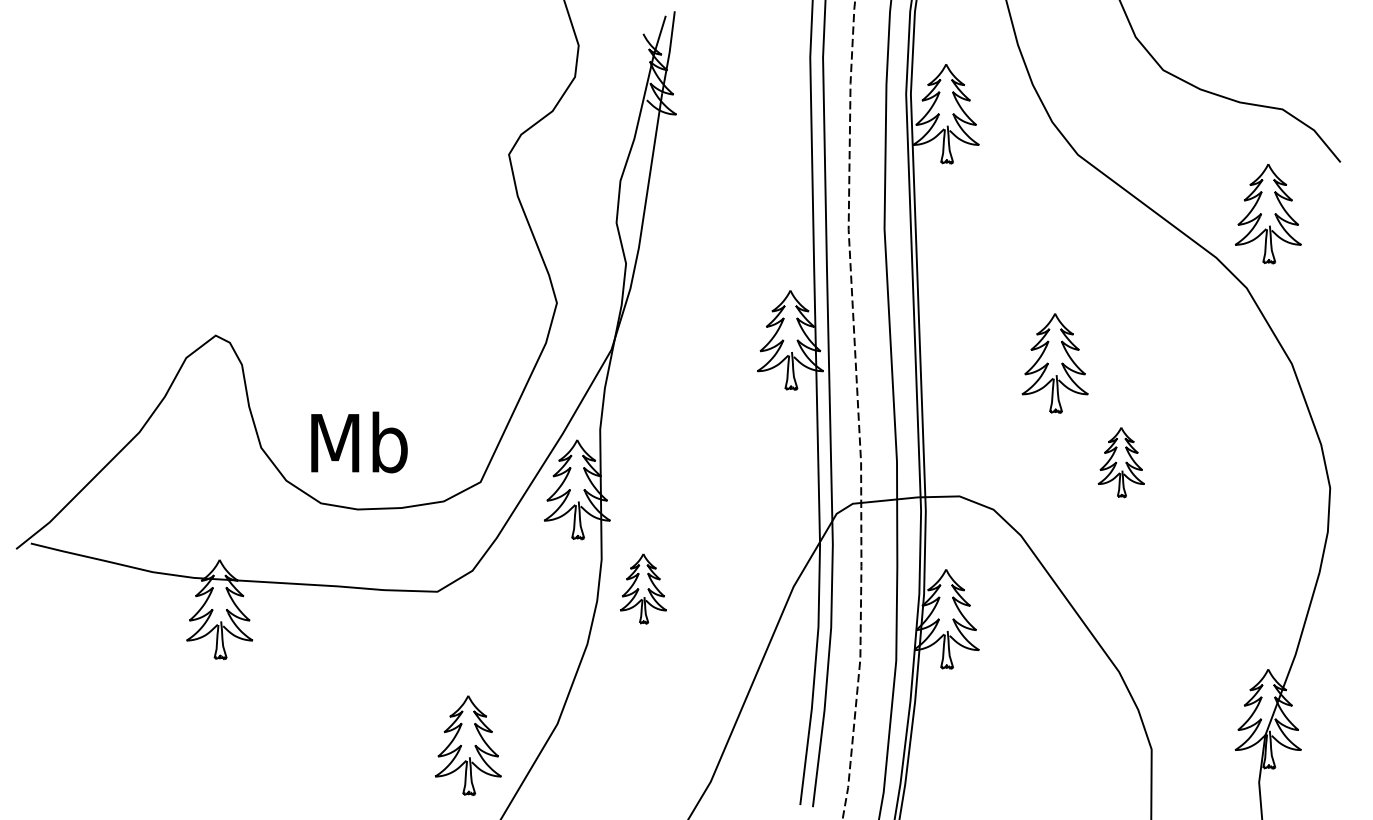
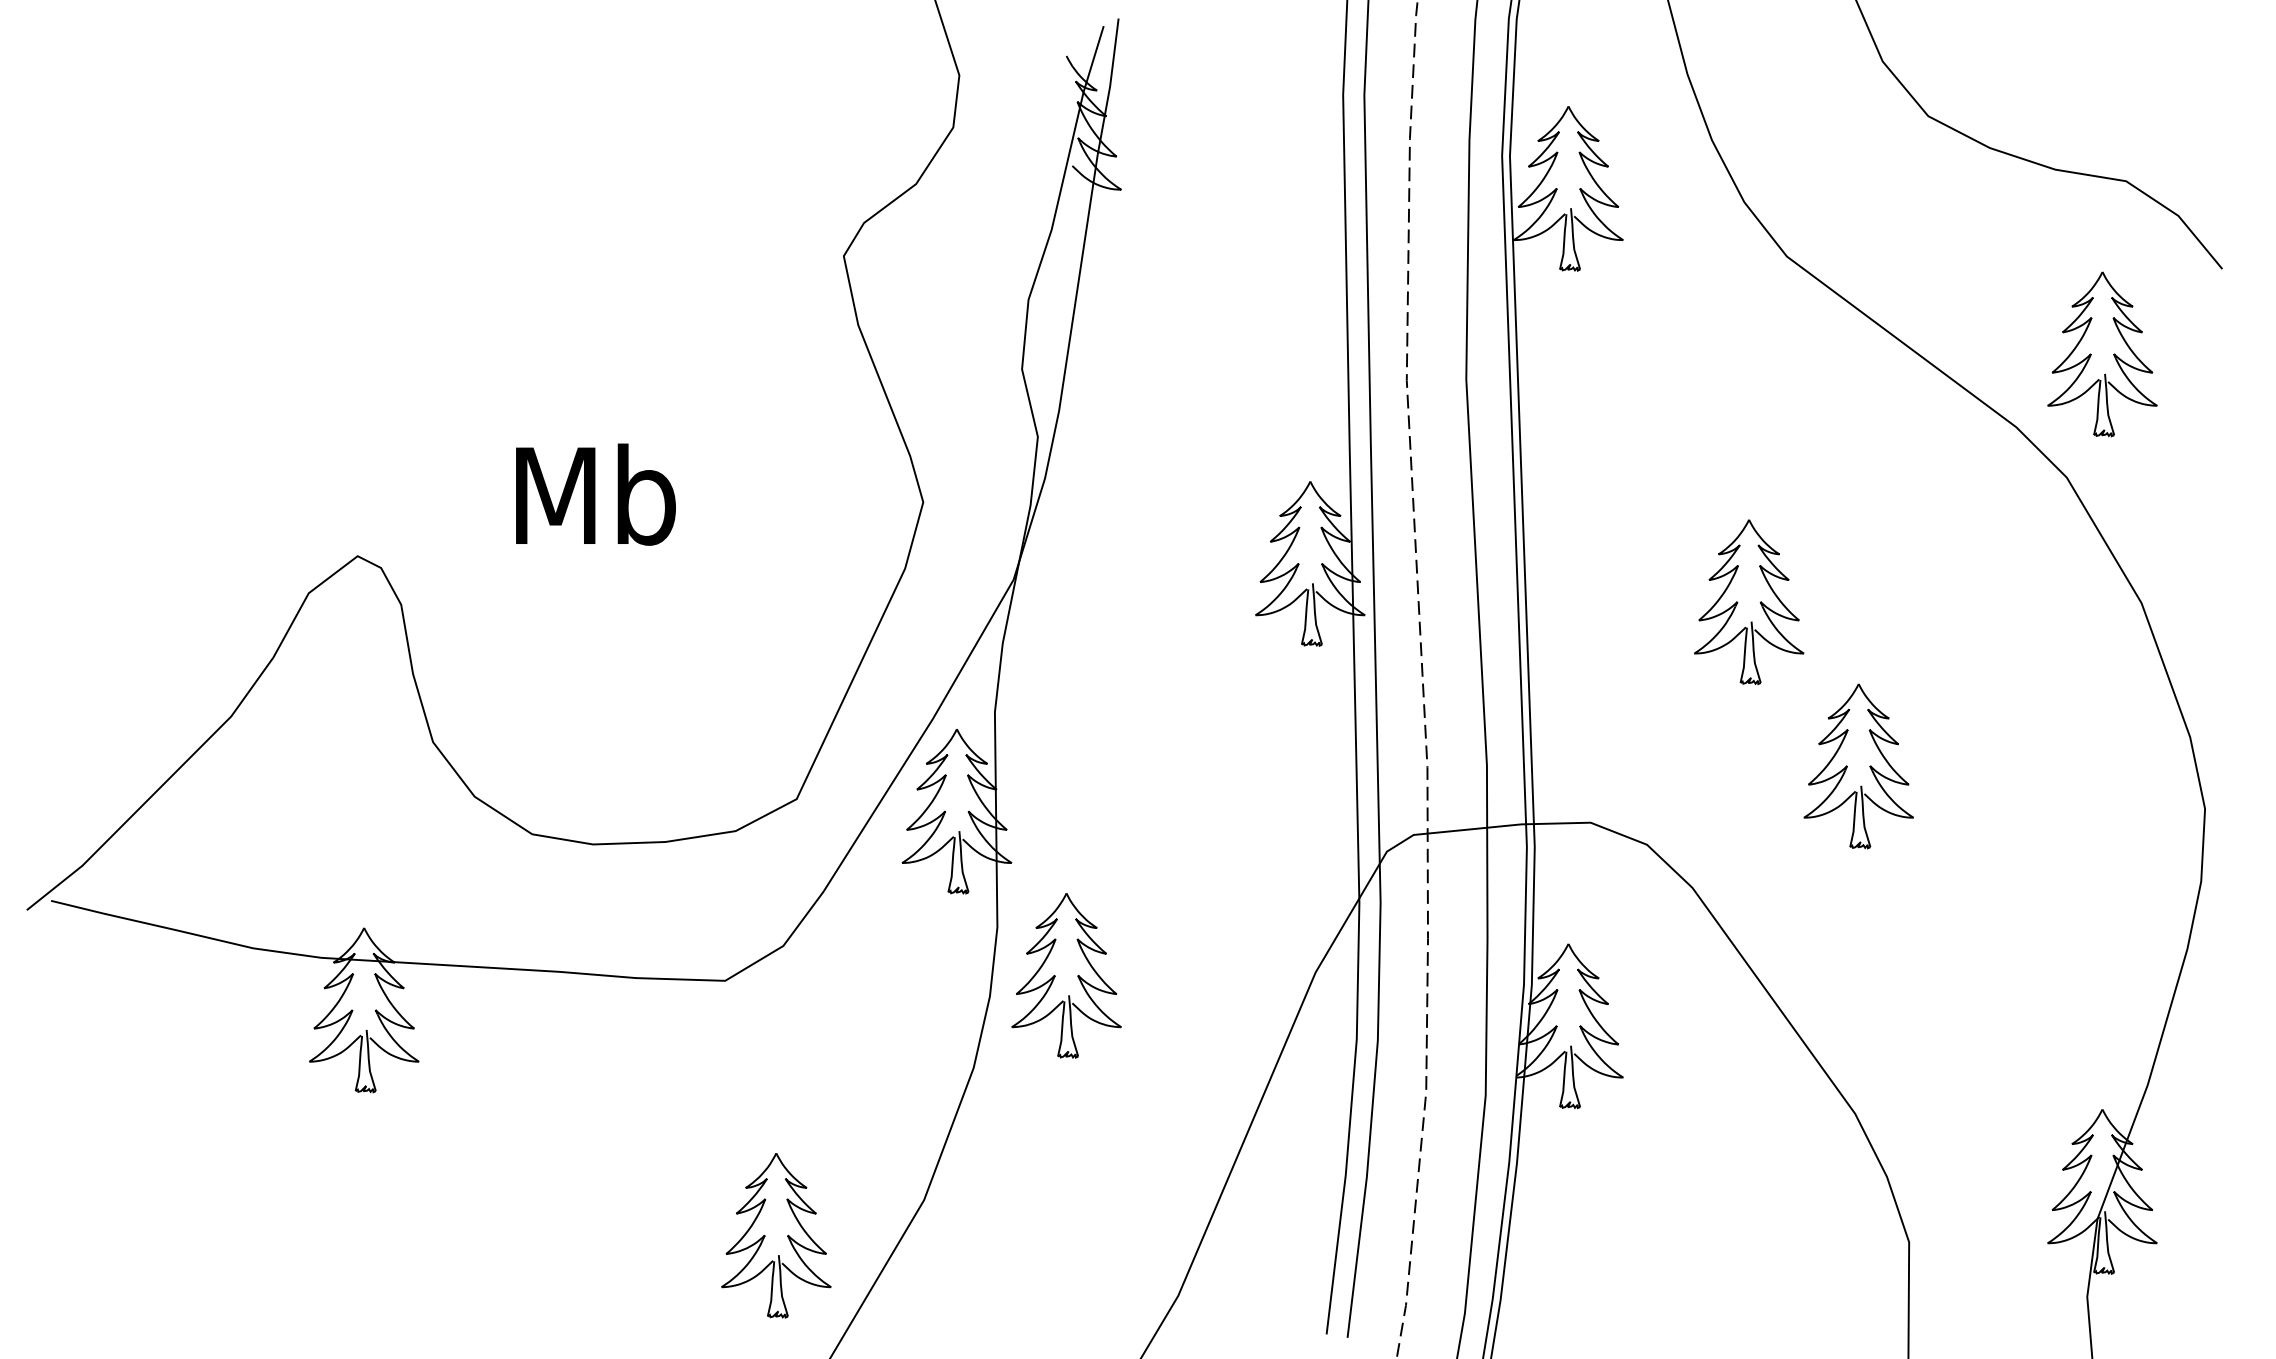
text: (359, 442) -> (595, 494), moved
part: (1121, 462) -> (1859, 766), size x1.43
part: (643, 588) -> (1066, 975), size x1.43

